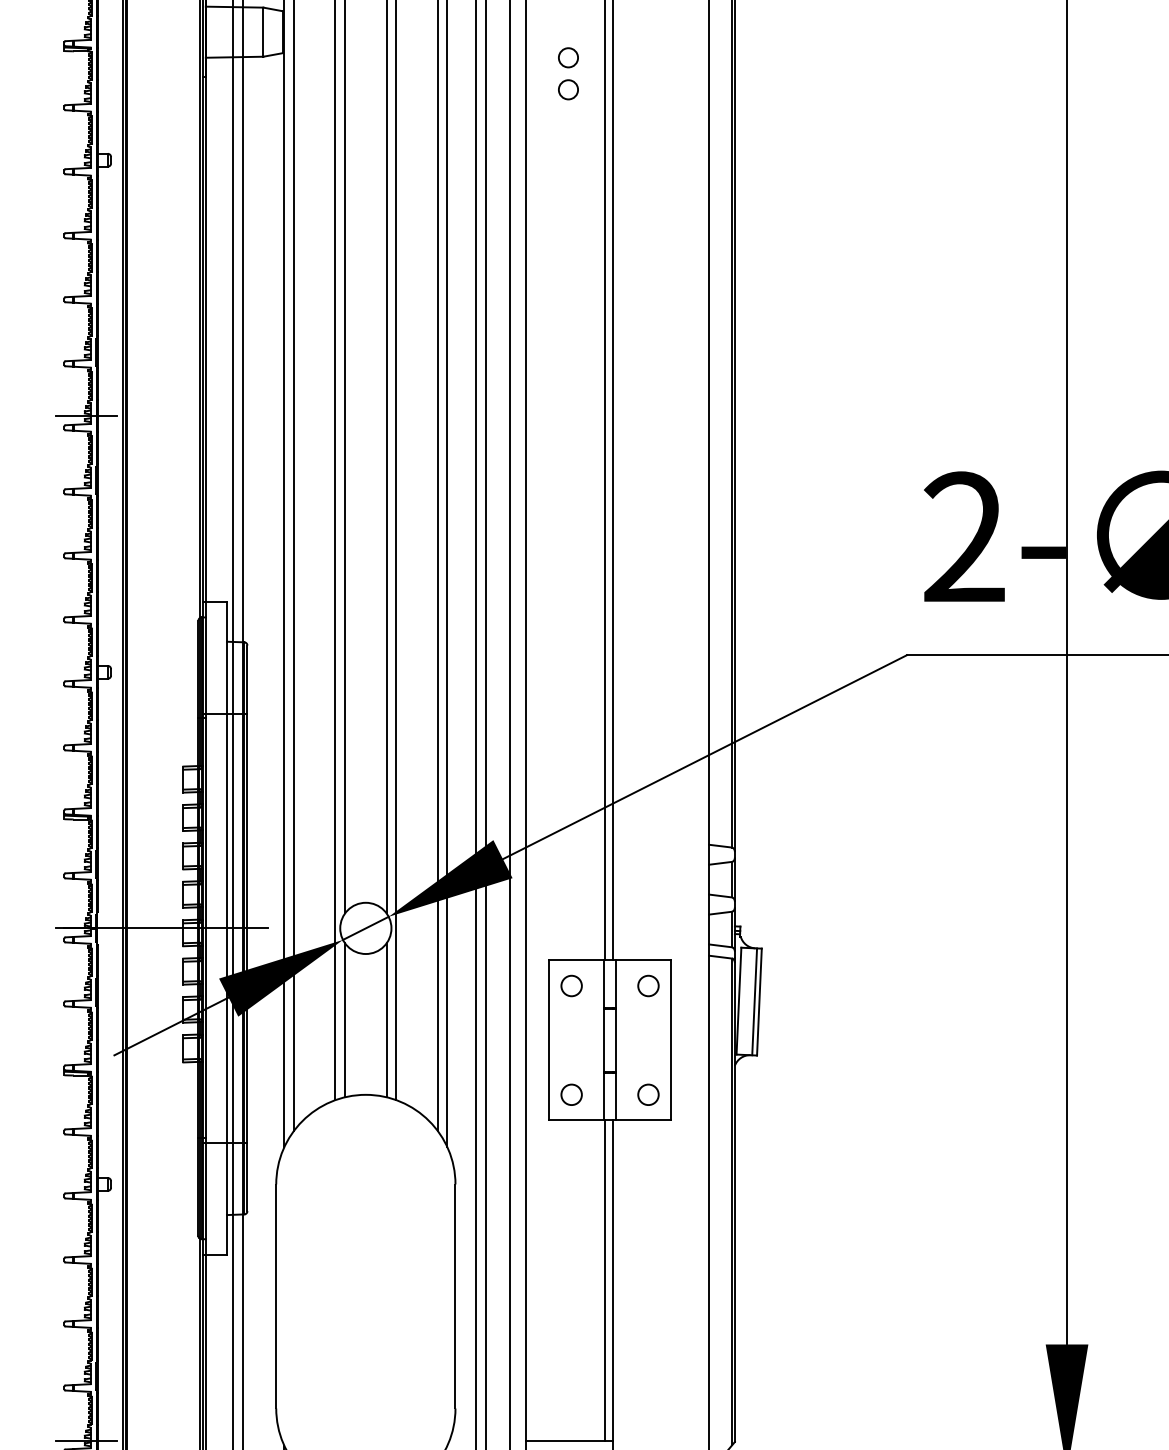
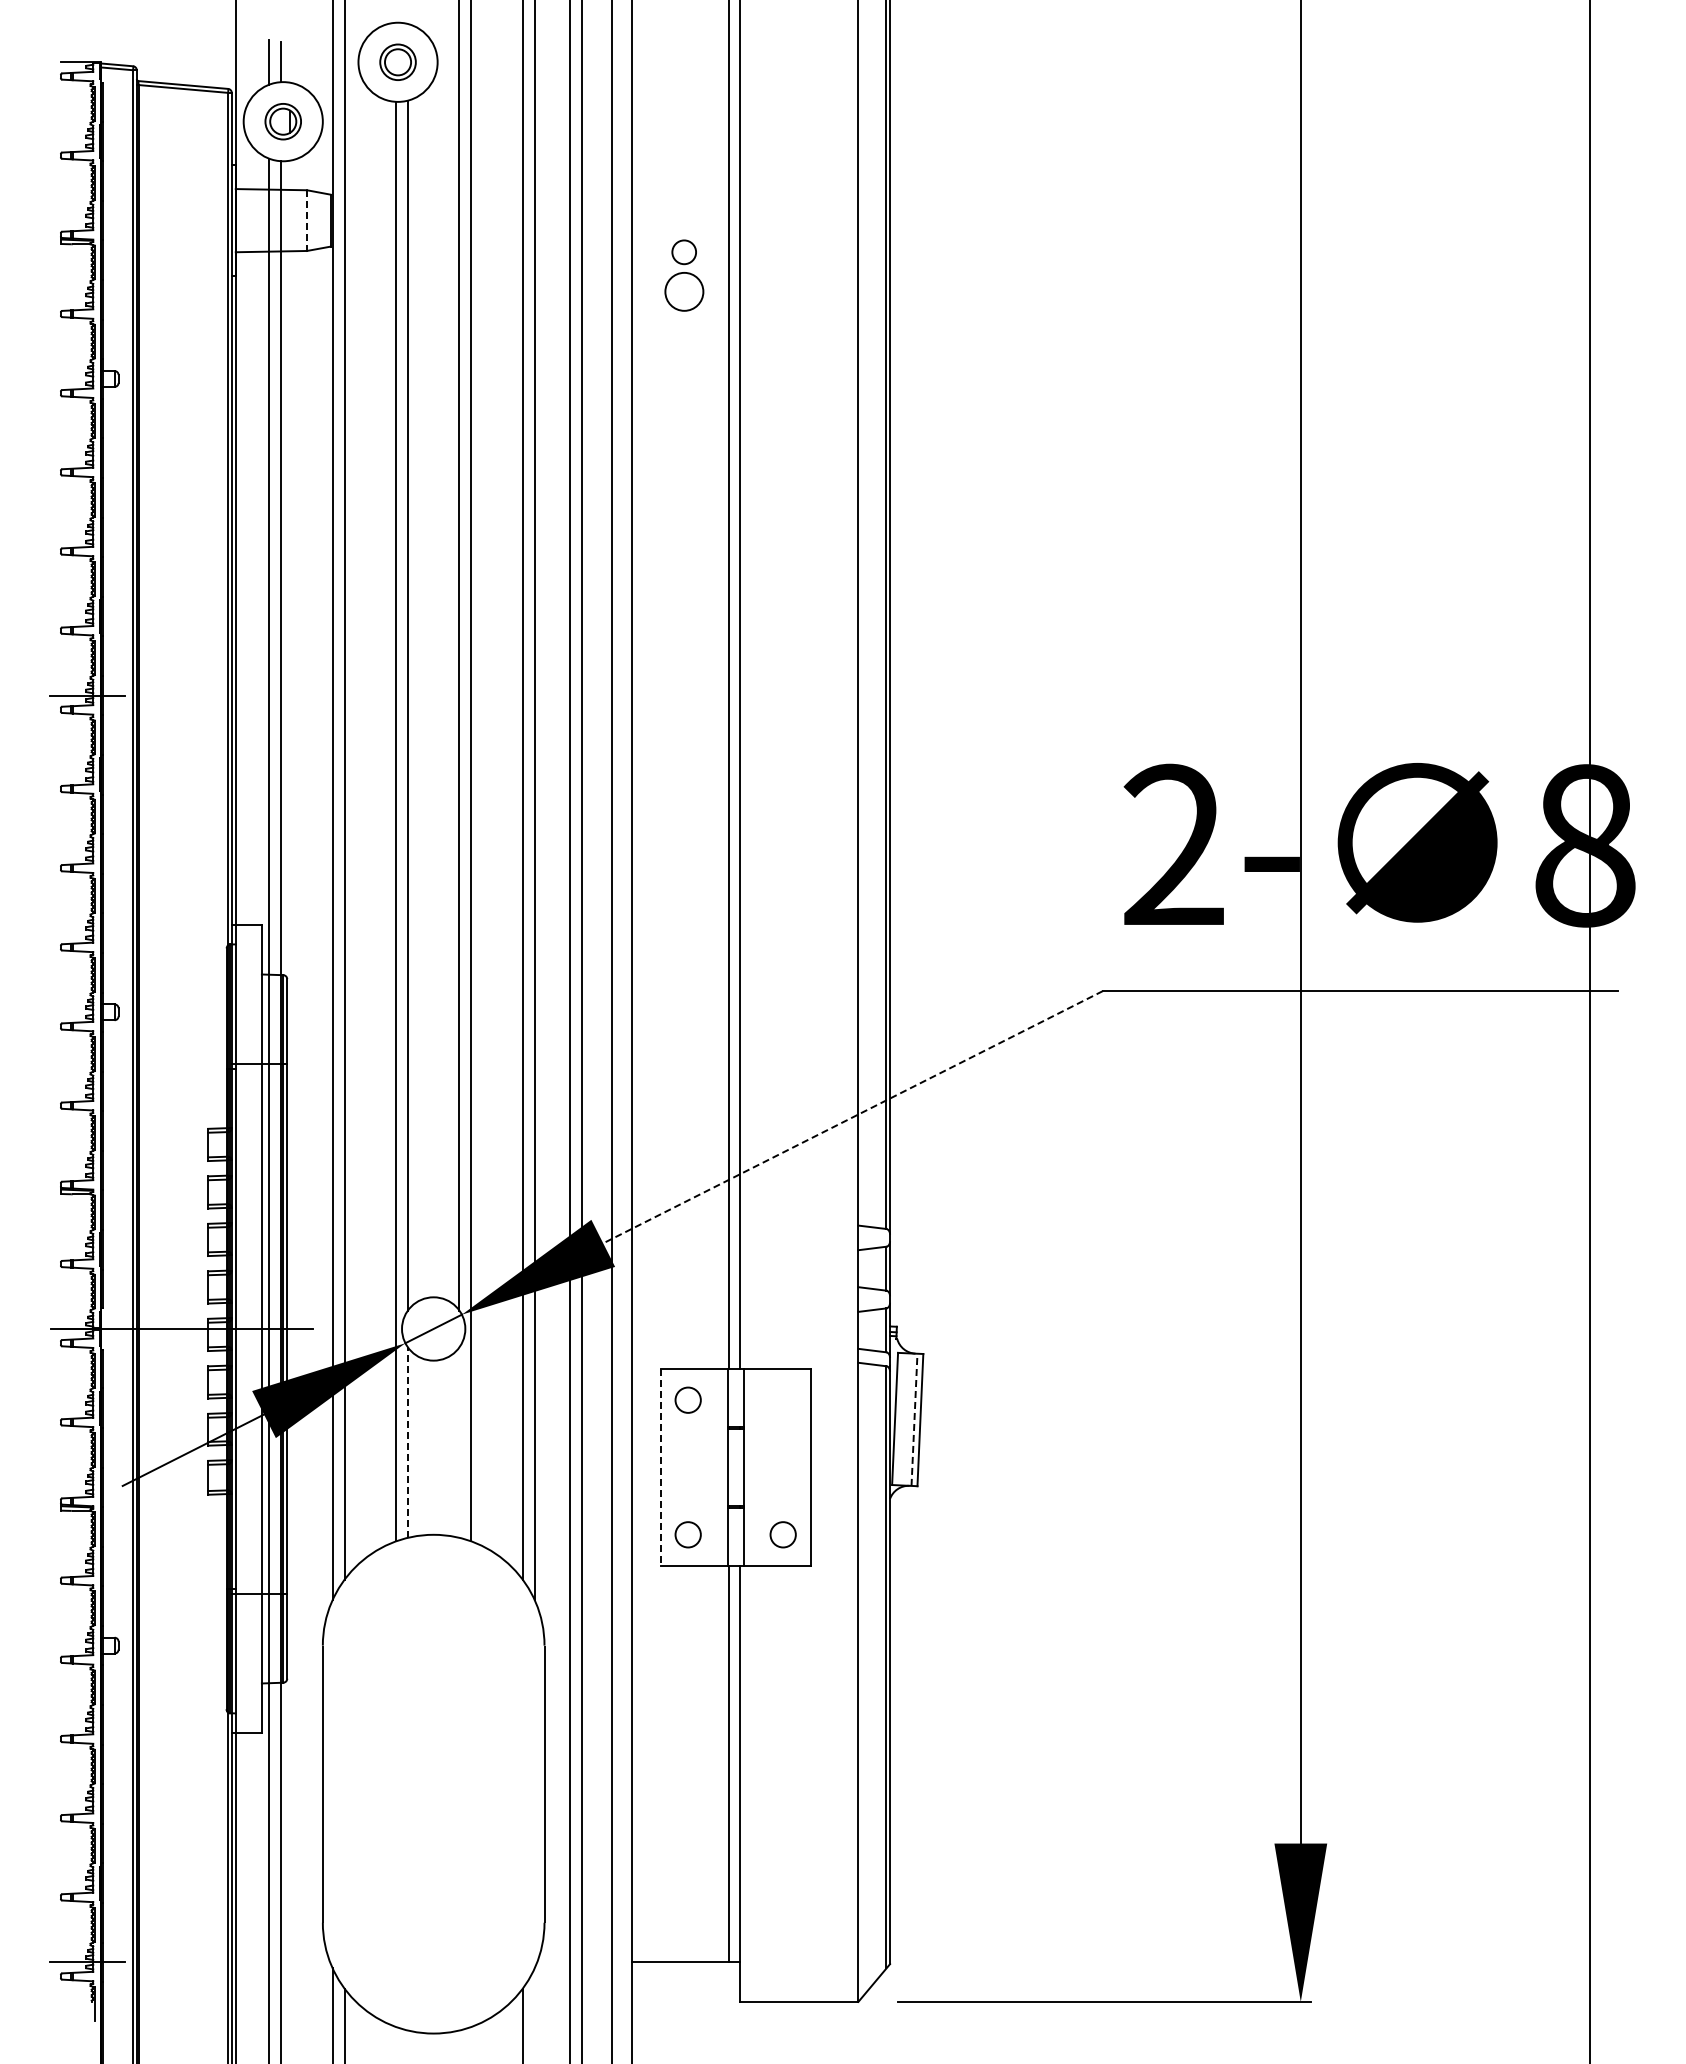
line: (263, 32) -> (307, 221), solid -> dashed
circle: (567, 89) -> (683, 291), size x1.6
line: (705, 757) -> (853, 1117), solid -> dashed
circle: (647, 985) -> (782, 1399), removed
line: (754, 1001) -> (914, 1419), solid -> dashed
line: (344, 1020) -> (407, 1442), solid -> dashed
line: (386, 1020) -> (459, 1442), removed
line: (549, 1040) -> (660, 1467), solid -> dashed

